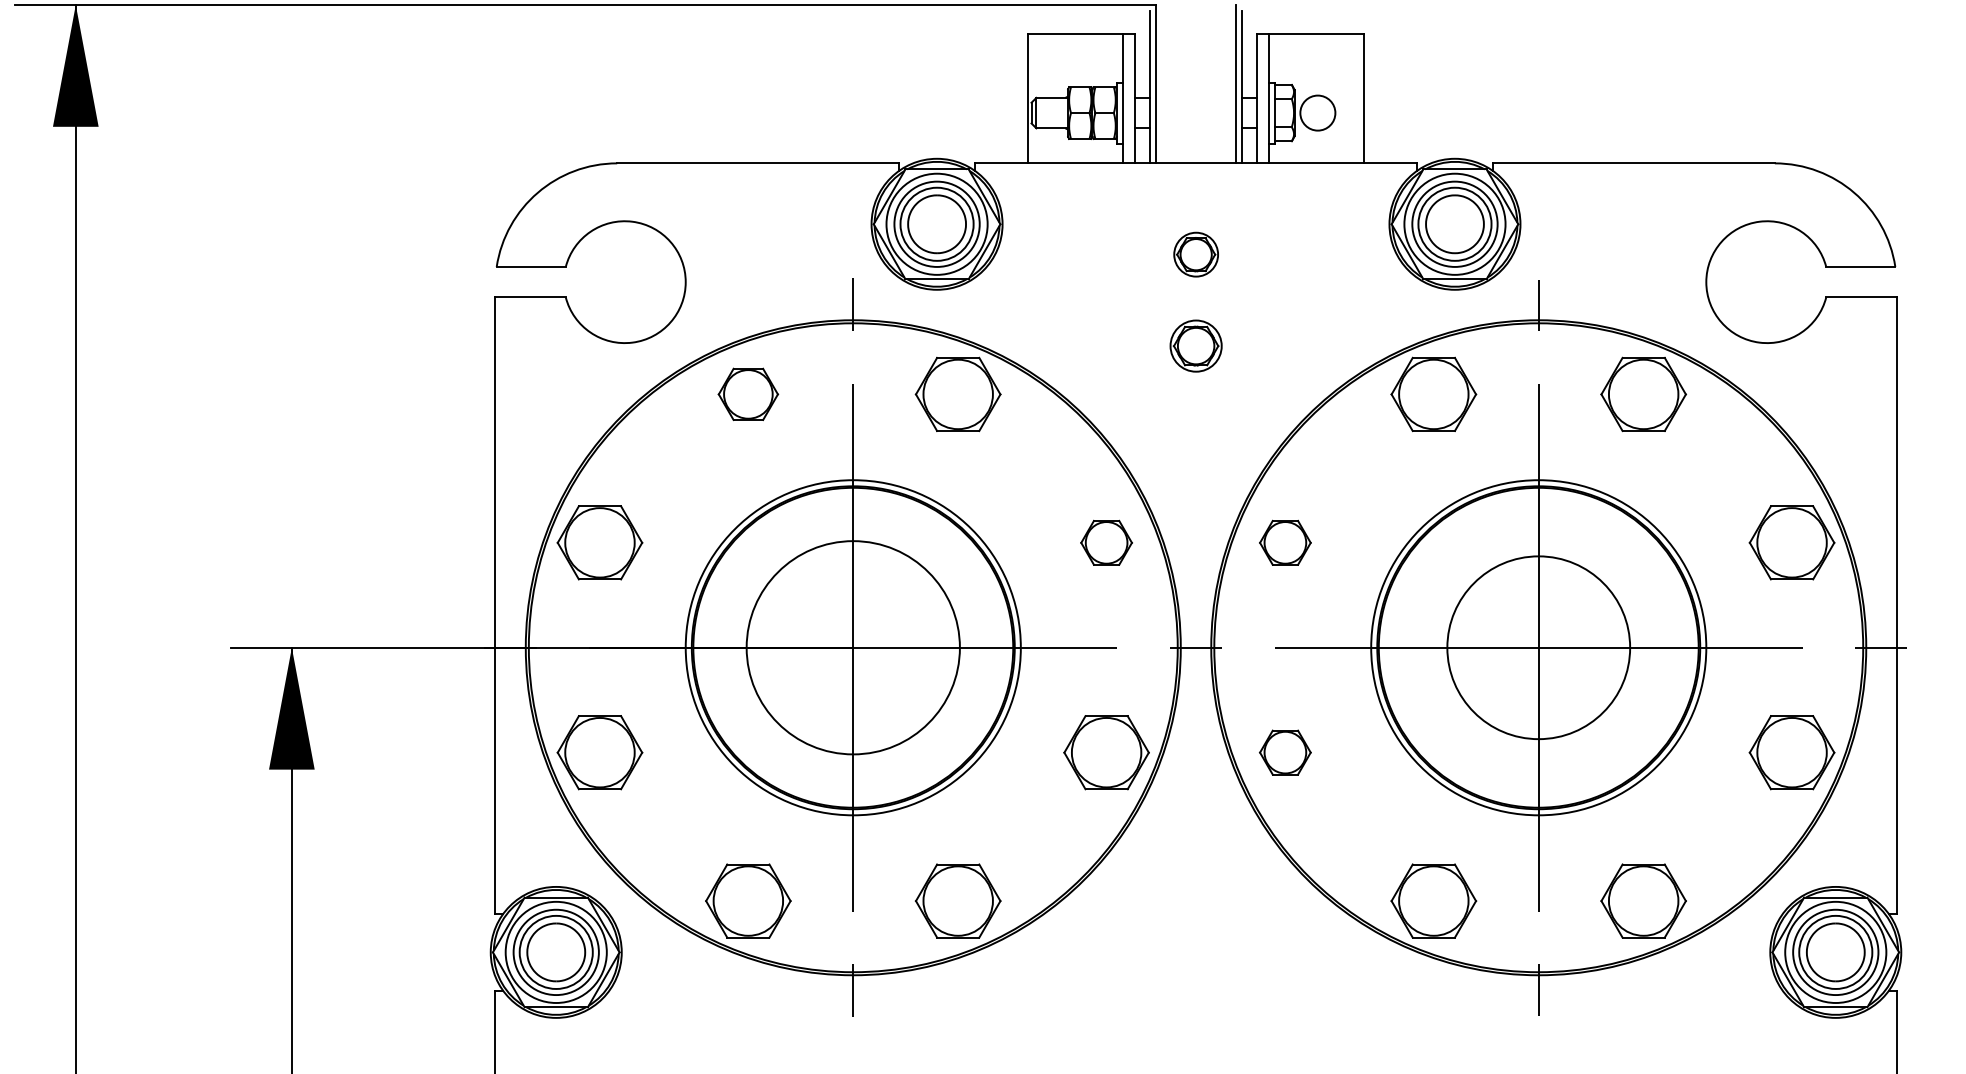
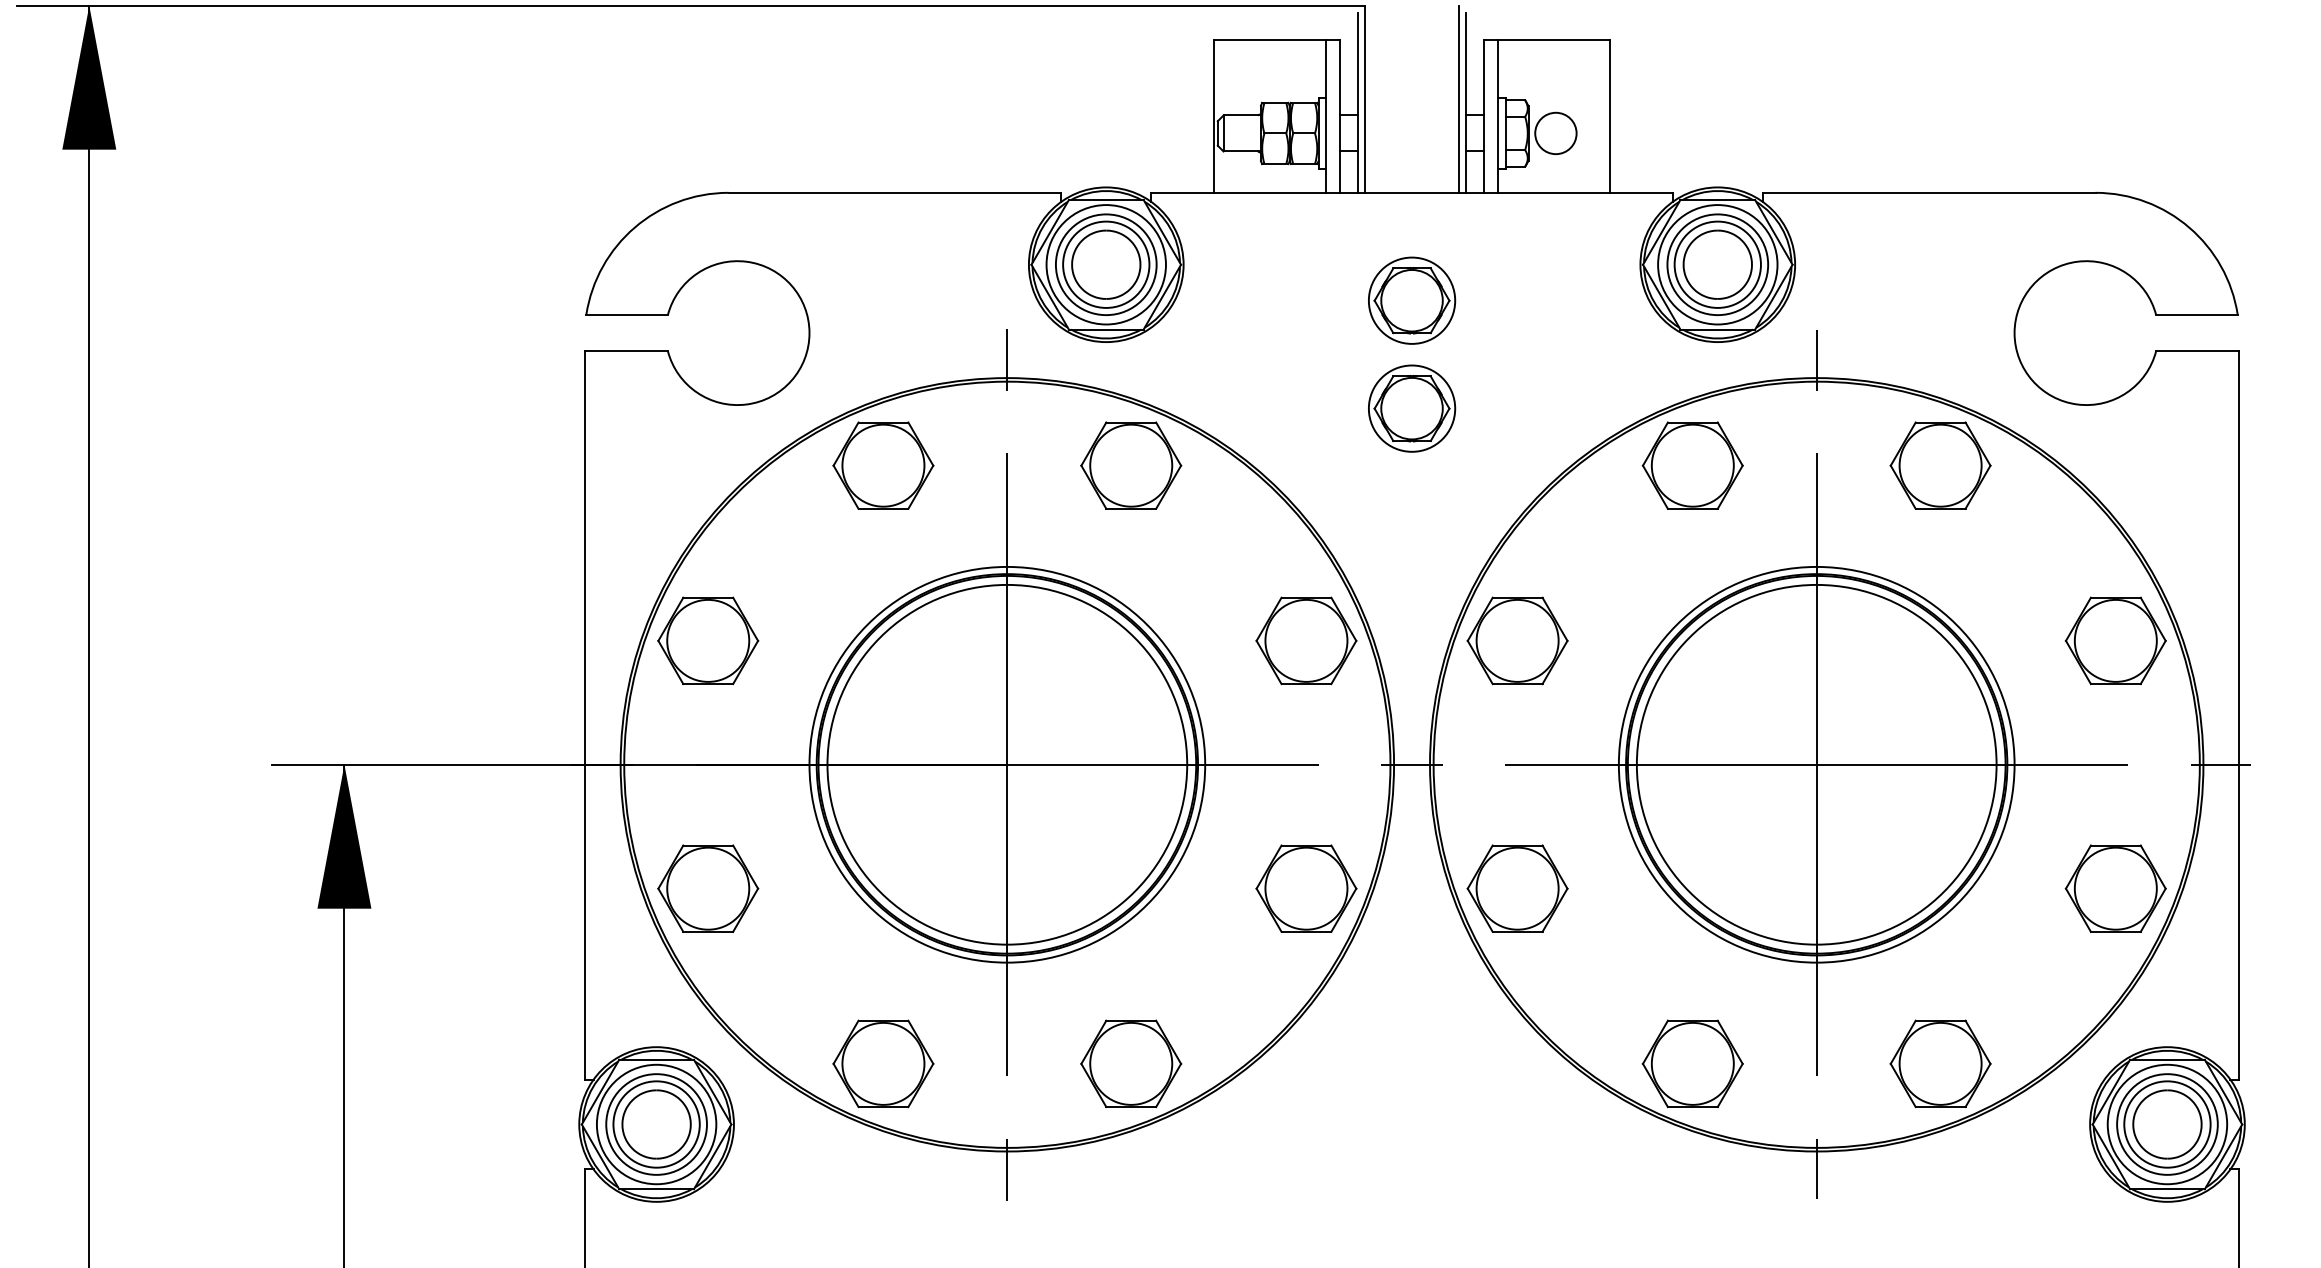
part: (1196, 254) -> (1412, 300), size x1.67
part: (1196, 346) -> (1412, 408), size x1.43
part: (748, 394) -> (883, 465), size x1.43
part: (1106, 542) -> (1306, 640), size x1.67
part: (1285, 542) -> (1517, 640), size x1.67
circle: (853, 647) -> (1007, 764), size x1.43
circle: (1538, 647) -> (1816, 764), size x1.67
part: (1285, 752) -> (1517, 888), size x1.67

